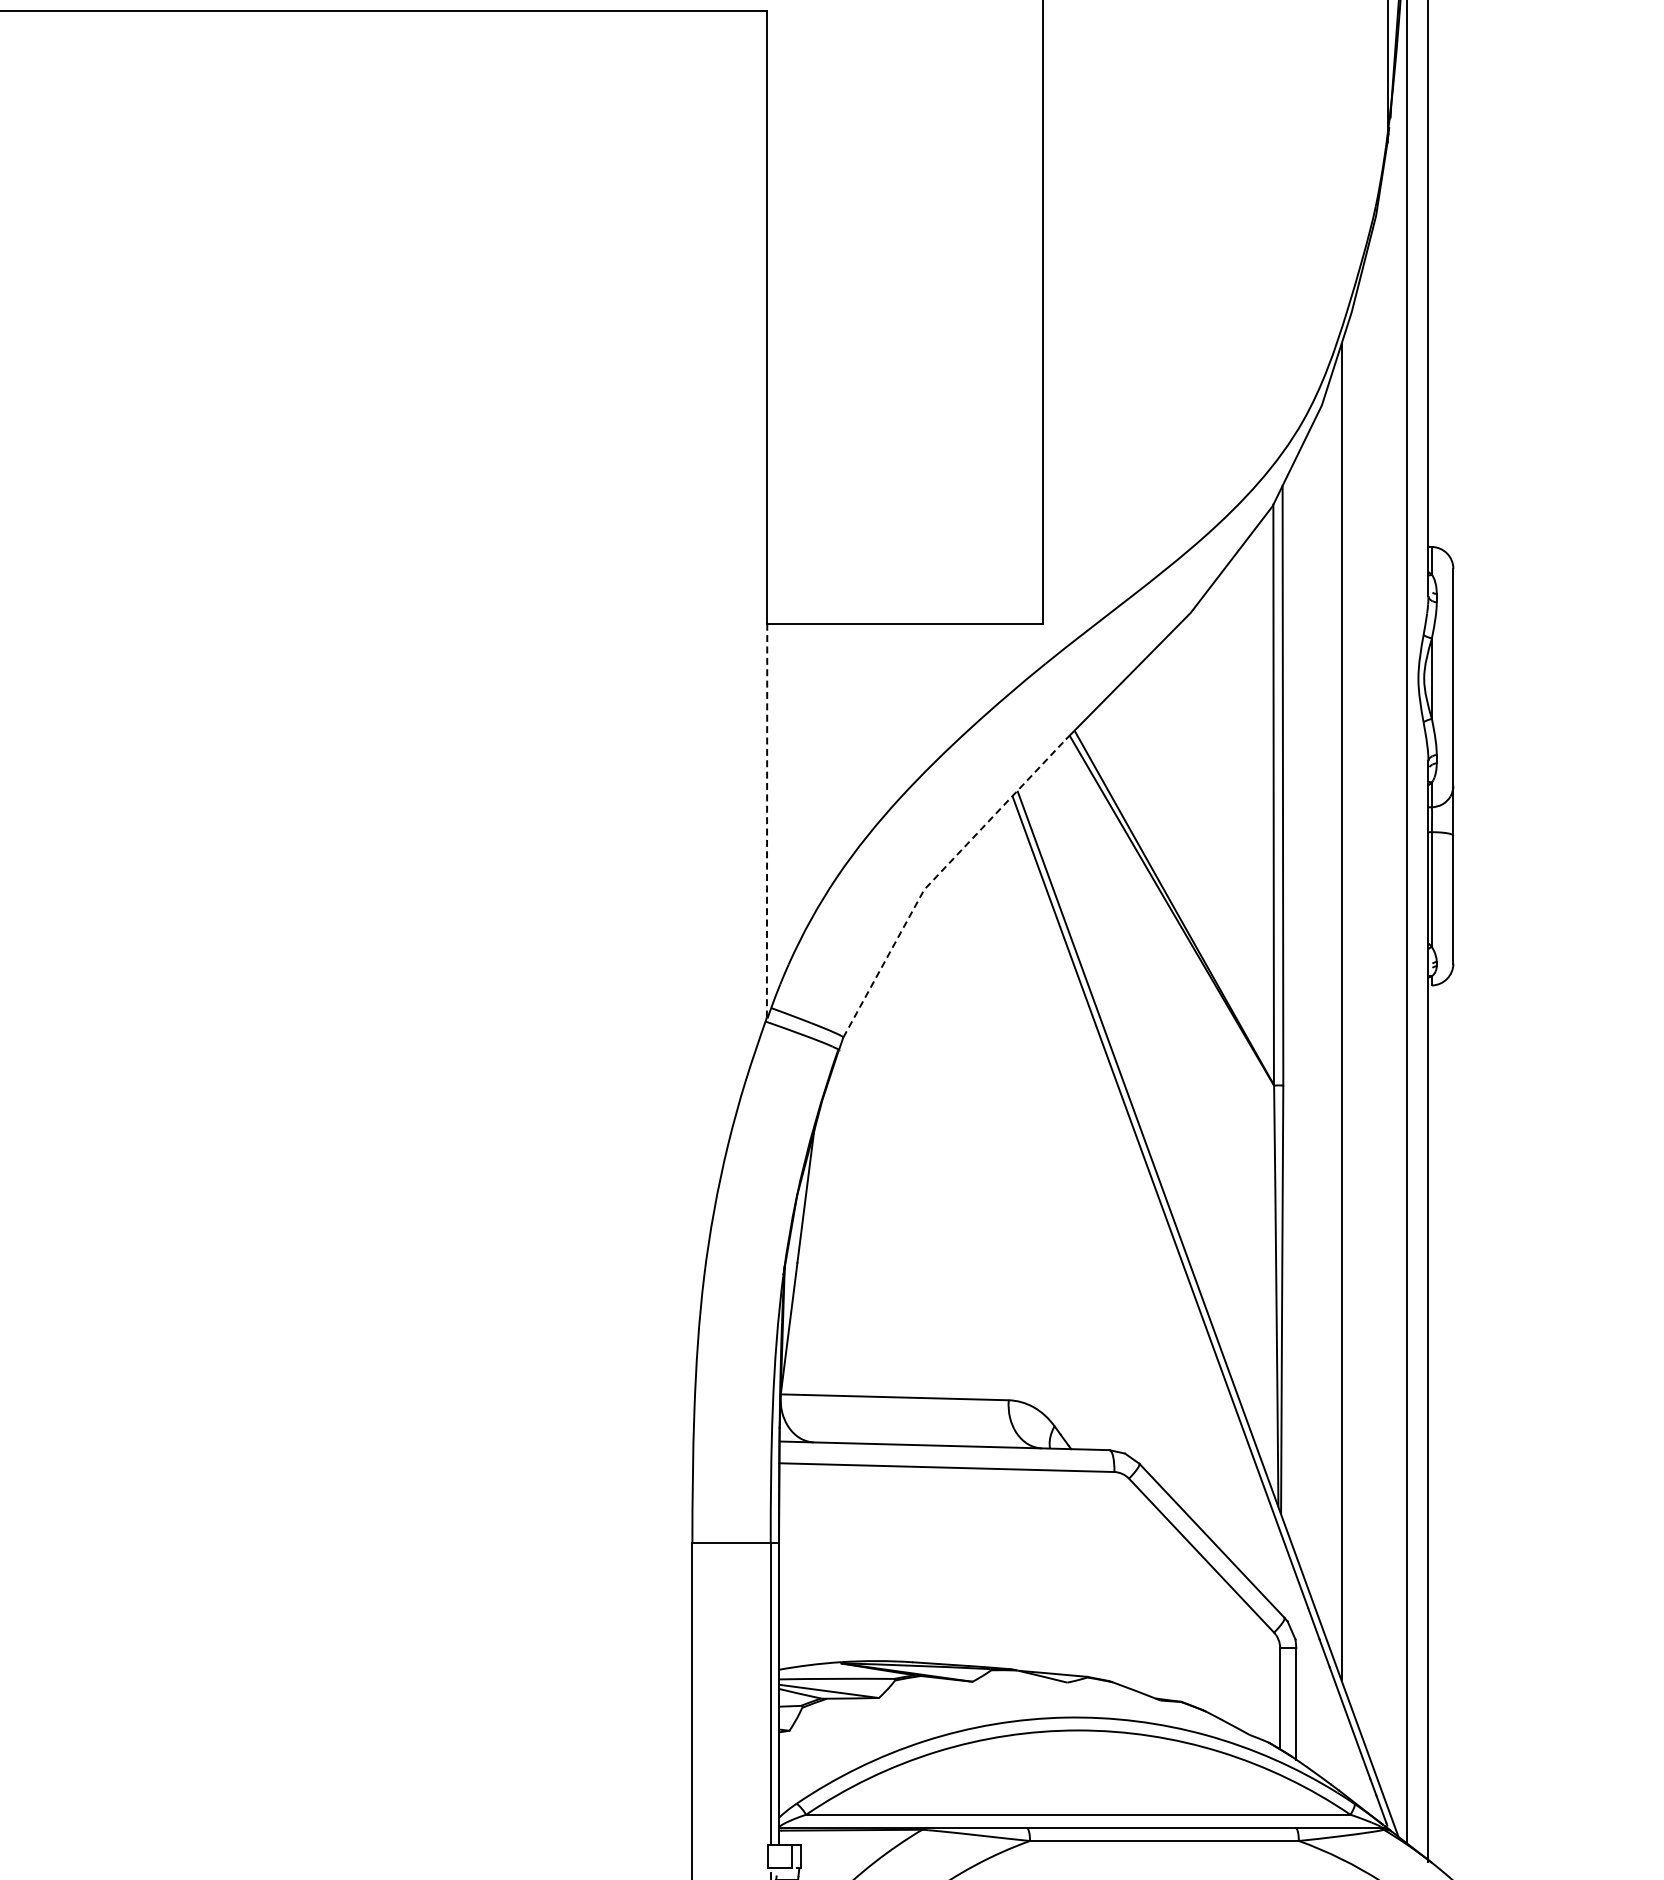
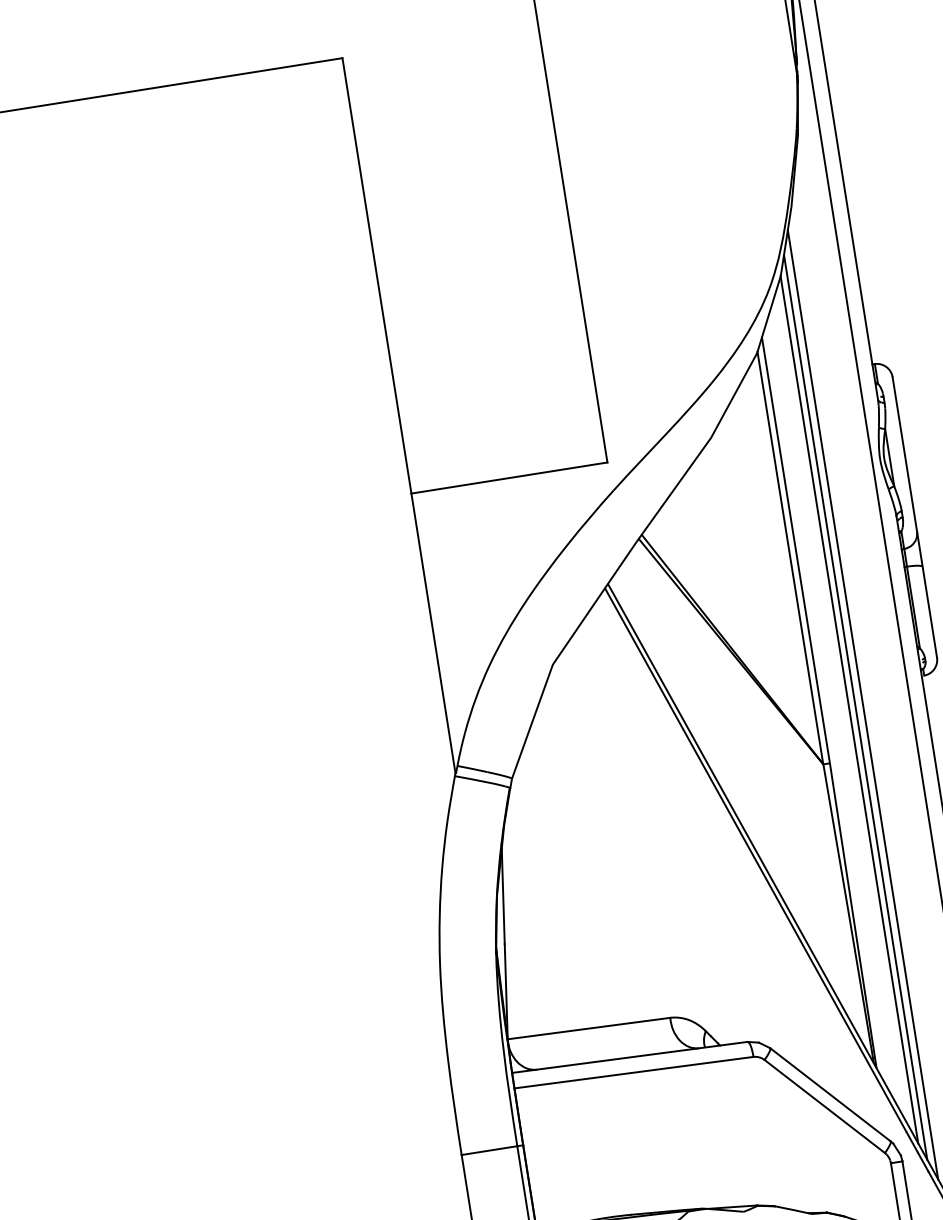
line: (767, 820) -> (433, 633), dashed -> solid
line: (937, 875) -> (560, 653), dashed -> solid
line: (1330, 1014) -> (855, 707), added
line: (1321, 1016) -> (849, 710), added

